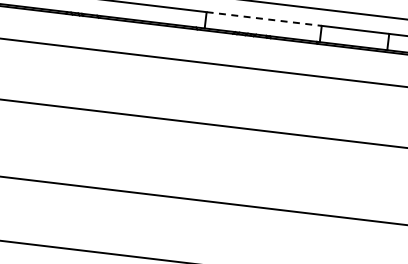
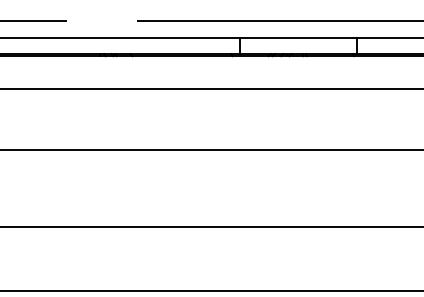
line: (264, 18) -> (298, 37), dashed -> solid

